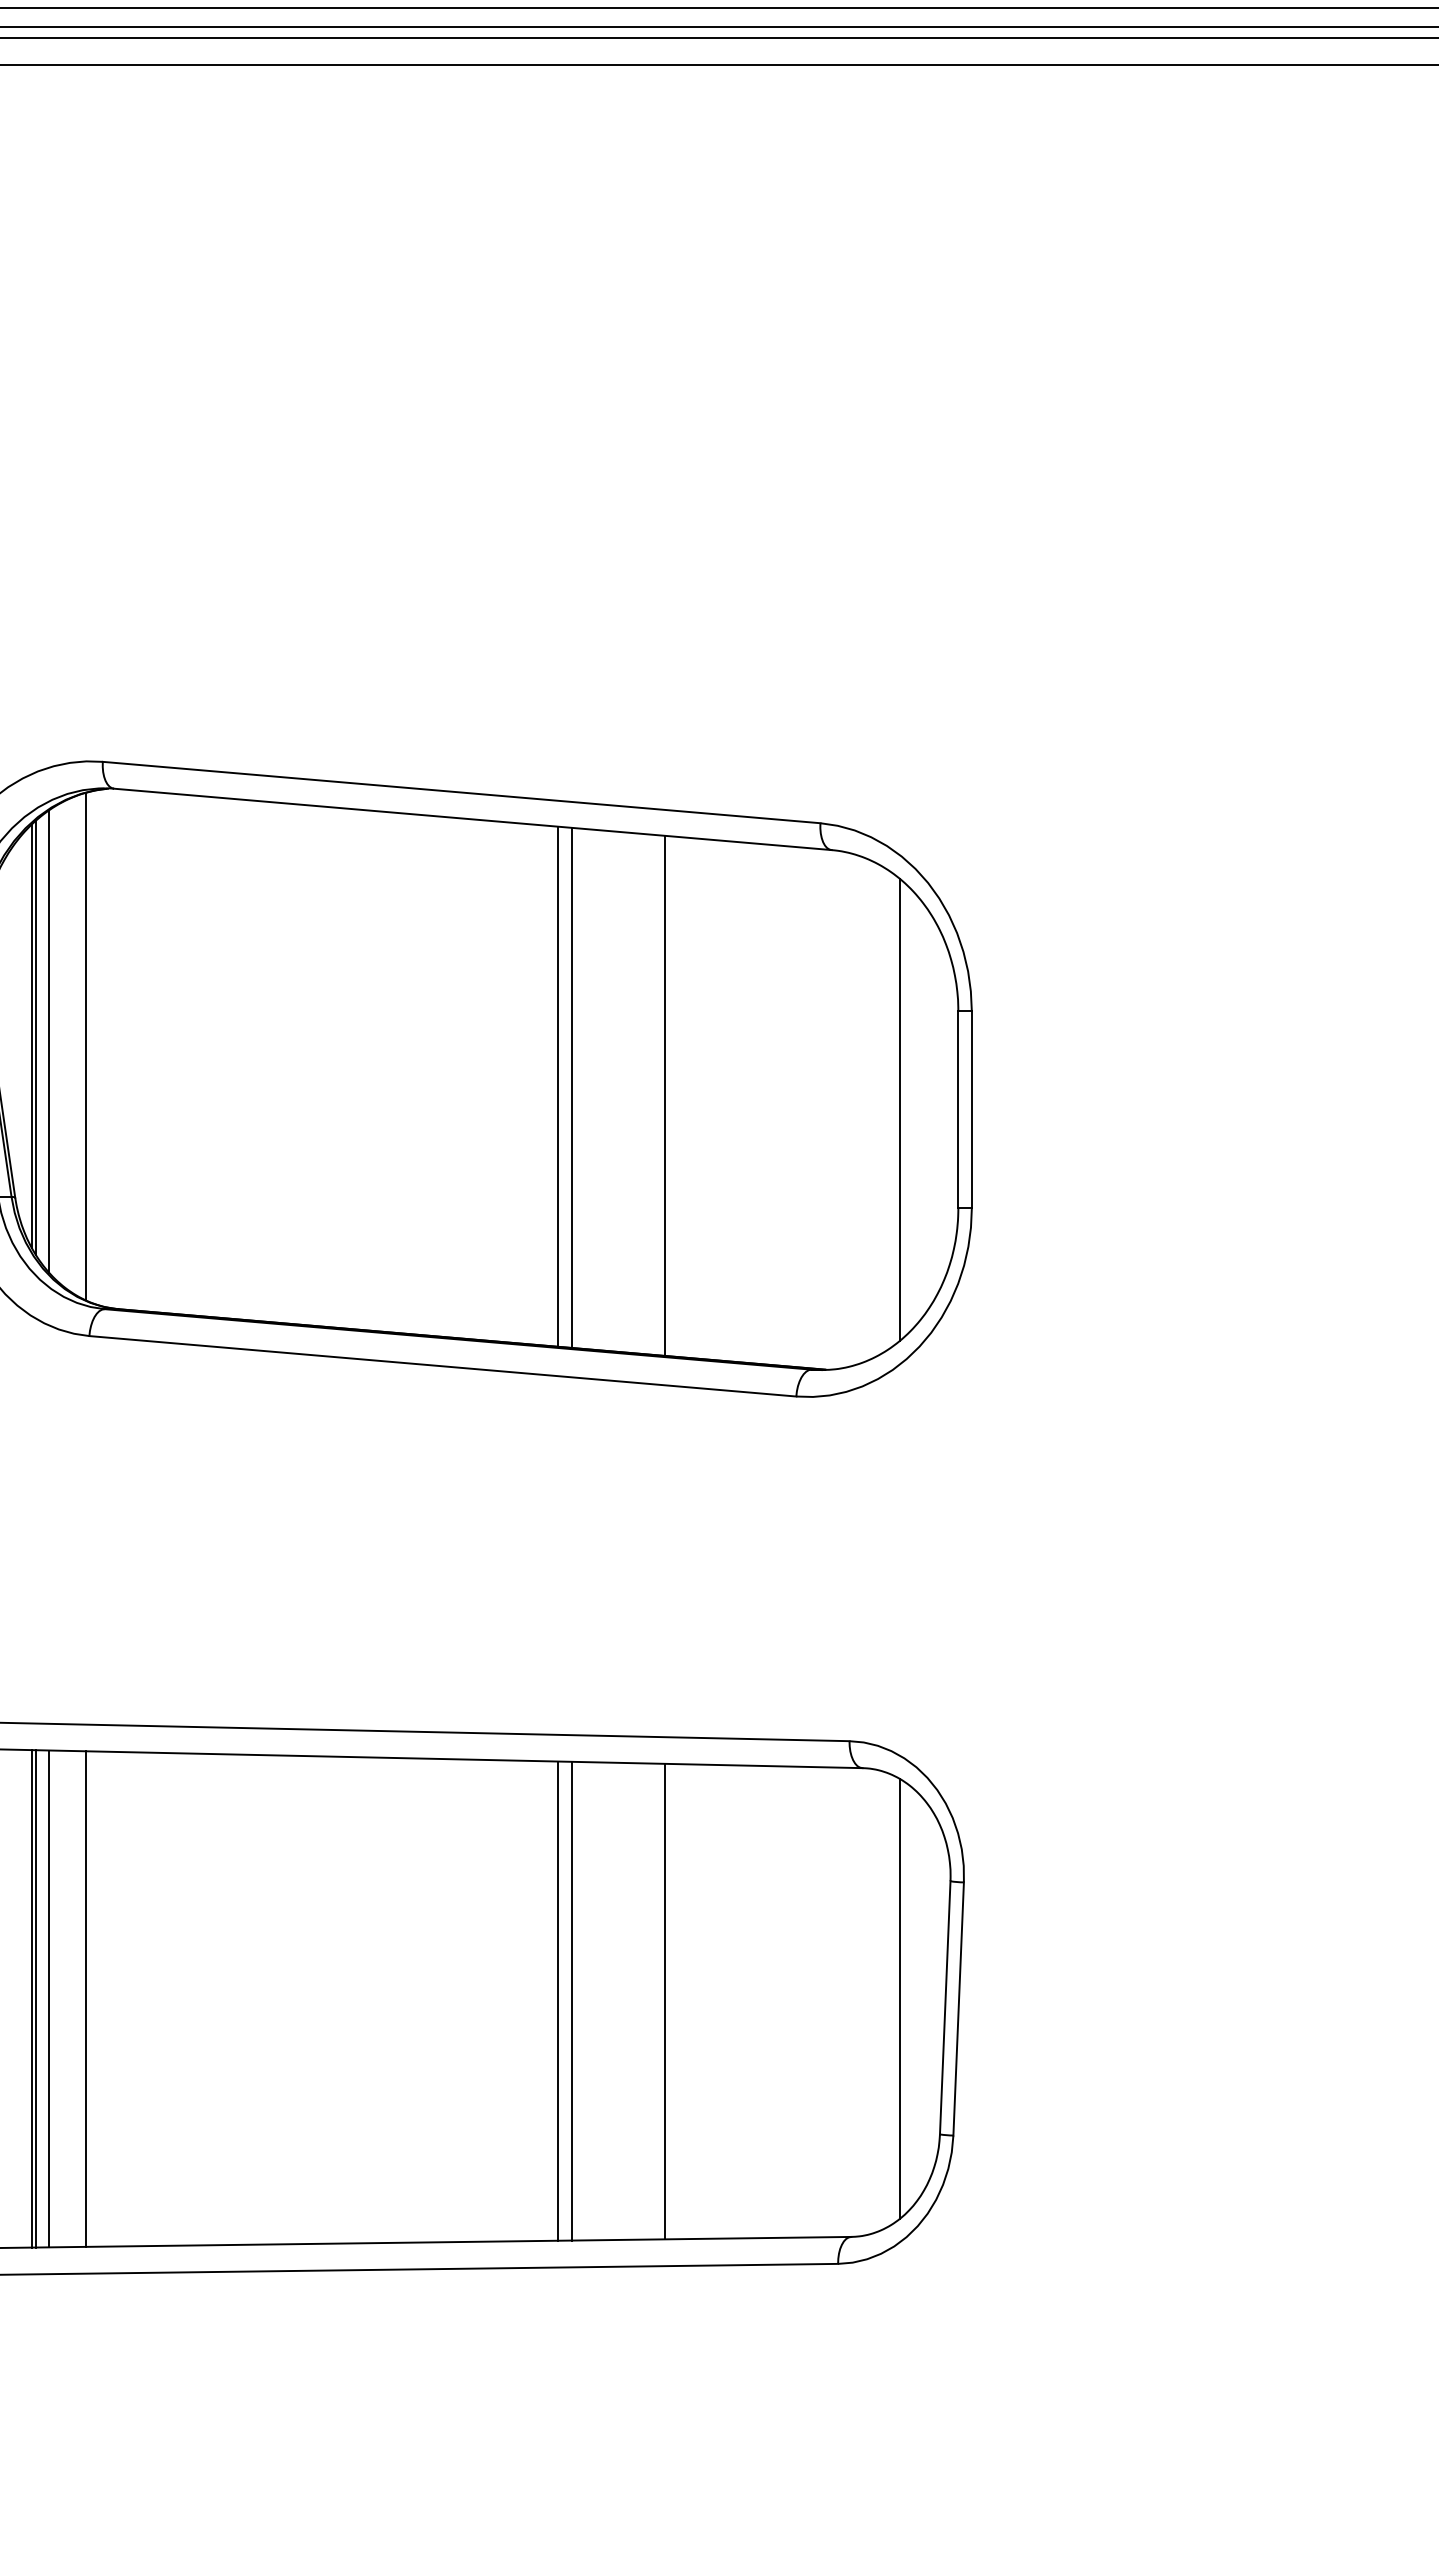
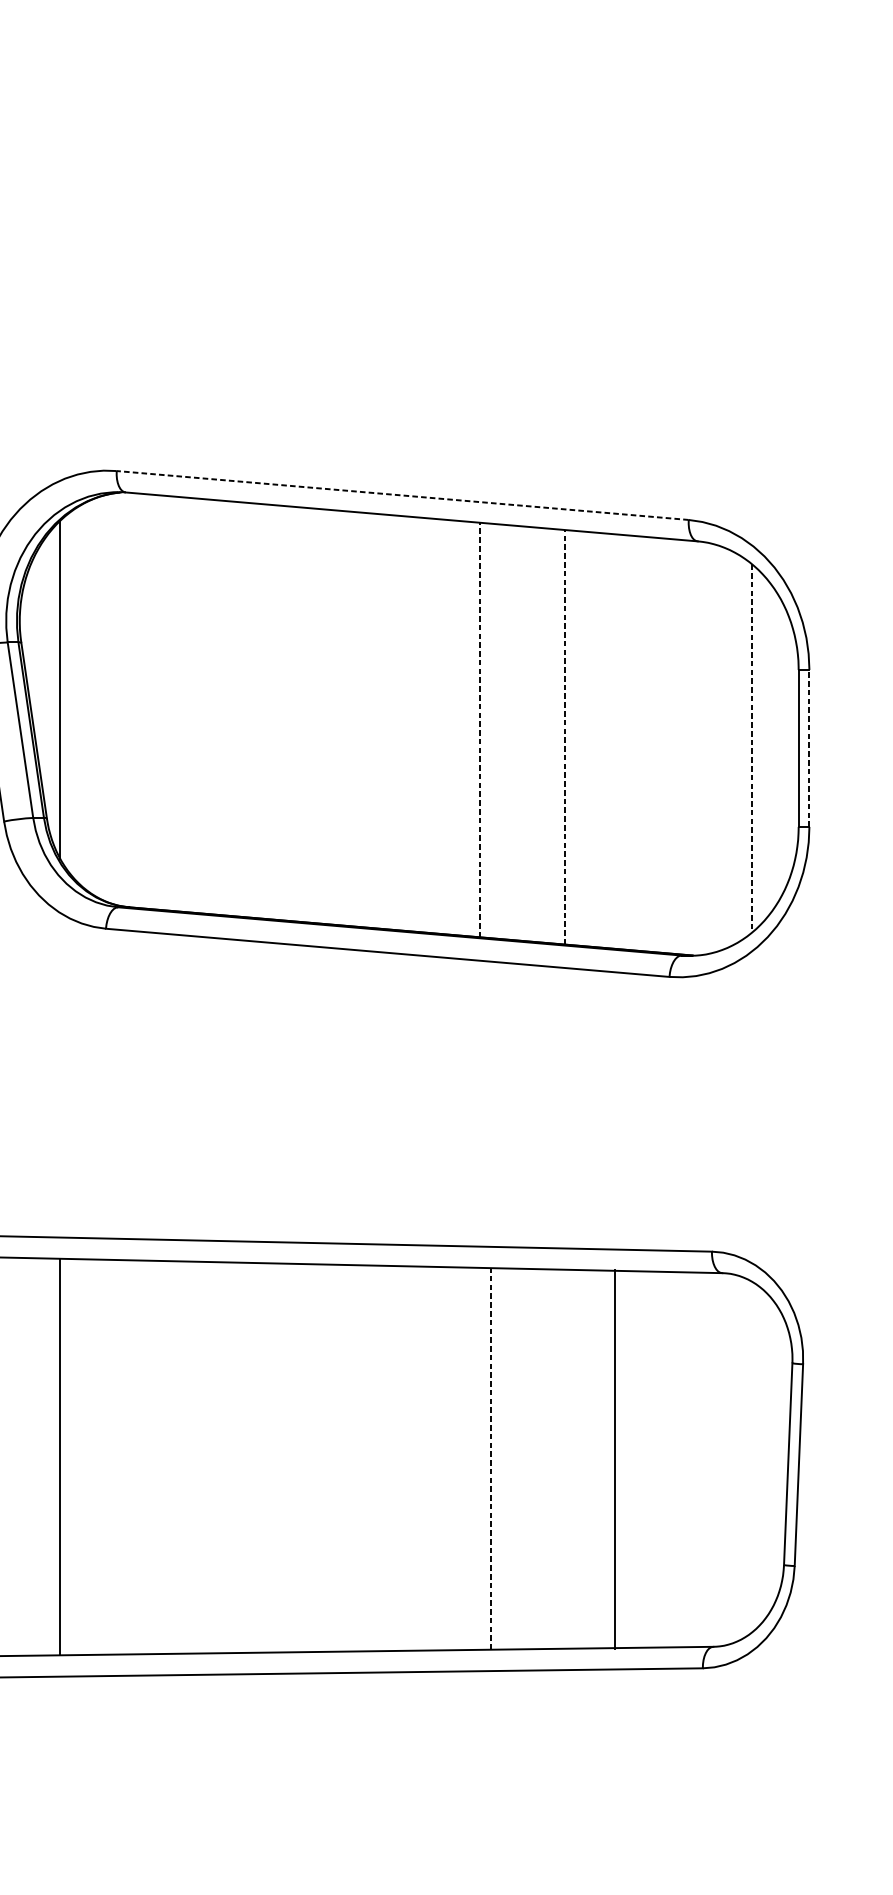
line: (461, 792) -> (402, 495), solid -> dashed
line: (35, 1037) -> (63, 690), removed
line: (49, 1041) -> (74, 693), removed
line: (86, 1046) -> (103, 697), removed
line: (558, 1086) -> (479, 729), solid -> dashed
line: (571, 1087) -> (490, 730), removed
line: (664, 1095) -> (564, 736), solid -> dashed
line: (971, 1109) -> (809, 748), solid -> dashed
line: (899, 1110) -> (751, 748), solid -> dashed
line: (35, 1998) -> (63, 1456), removed
line: (49, 1998) -> (74, 1456), removed
line: (86, 1998) -> (103, 1456), removed
line: (899, 1998) -> (751, 1456), removed
line: (558, 2000) -> (479, 1458), removed
line: (571, 2000) -> (490, 1458), solid -> dashed
line: (664, 2001) -> (614, 1459), moved

